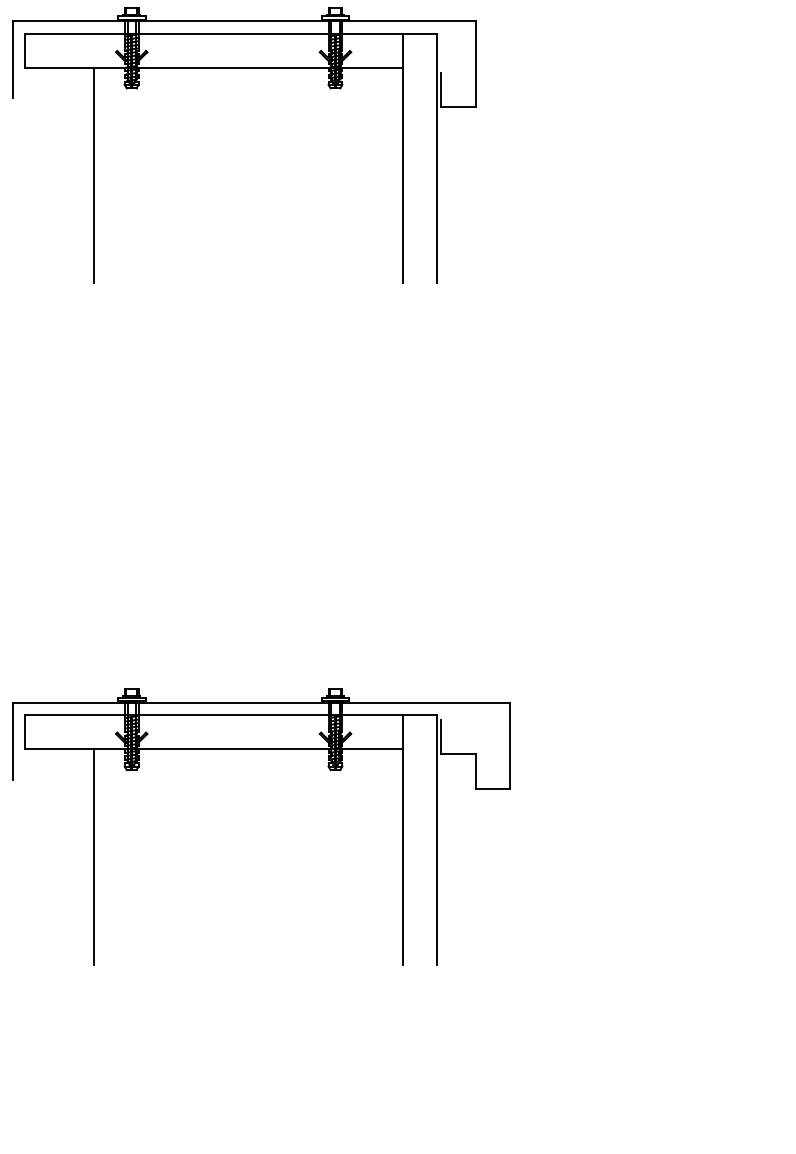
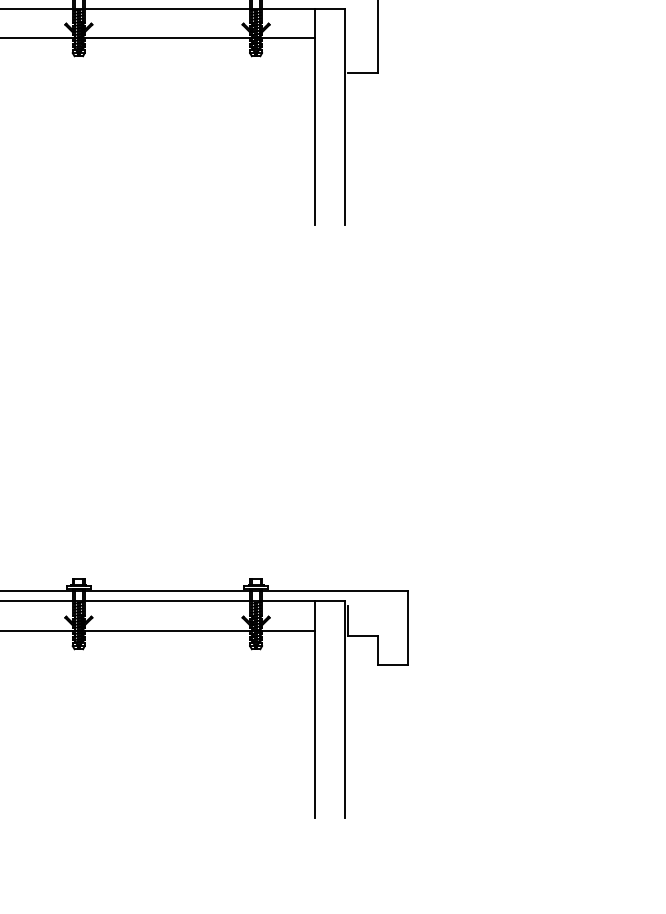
line: (441, 89) -> (348, 57), removed
line: (93, 174) -> (45, 131), removed
line: (93, 856) -> (45, 724), removed

